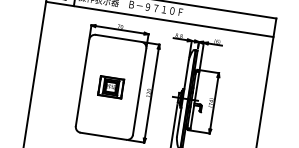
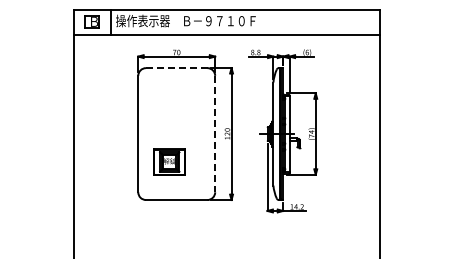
line: (118, 38) -> (176, 68), solid -> dashed
part: (110, 86) -> (169, 161), moved
line: (139, 92) -> (215, 134), solid -> dashed

